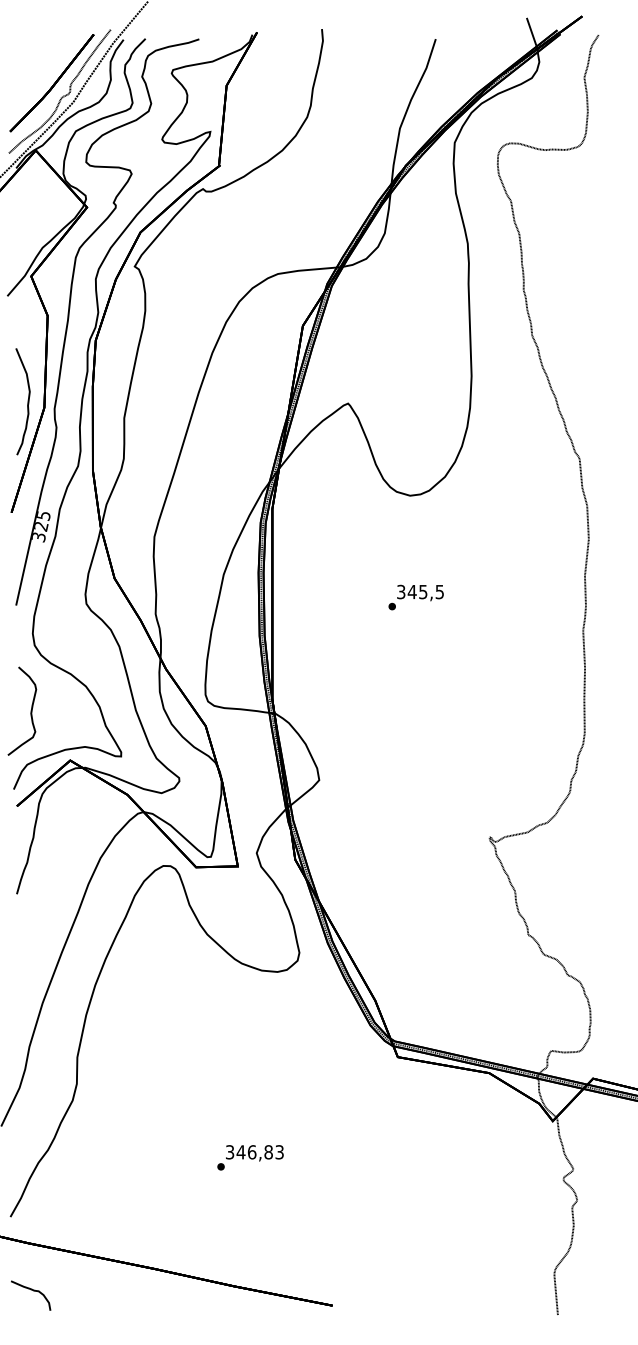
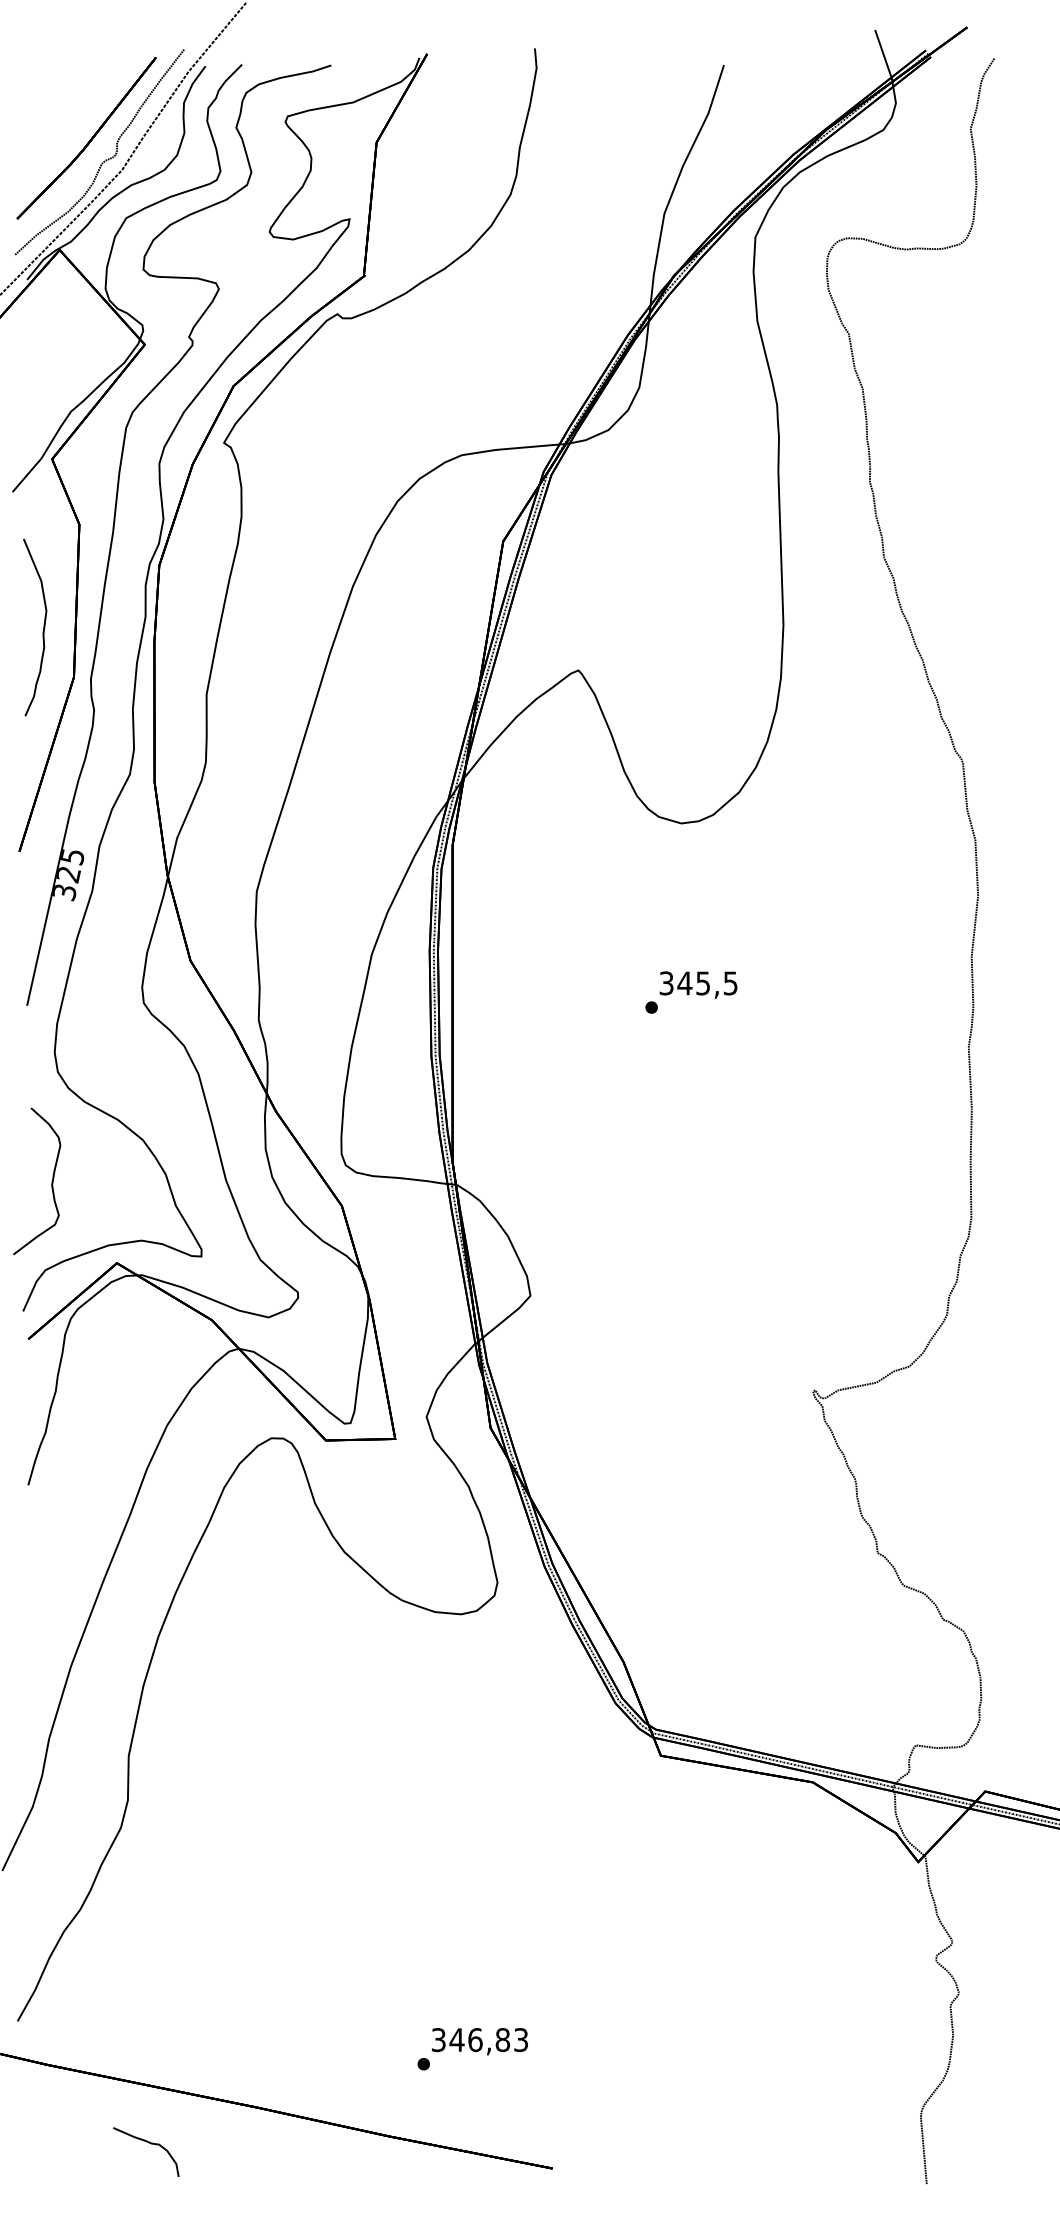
curve: (27, 401) -> (42, 627), moved
text: (250, 1157) -> (472, 2048), moved
curve: (33, 1291) -> (150, 2144), moved

